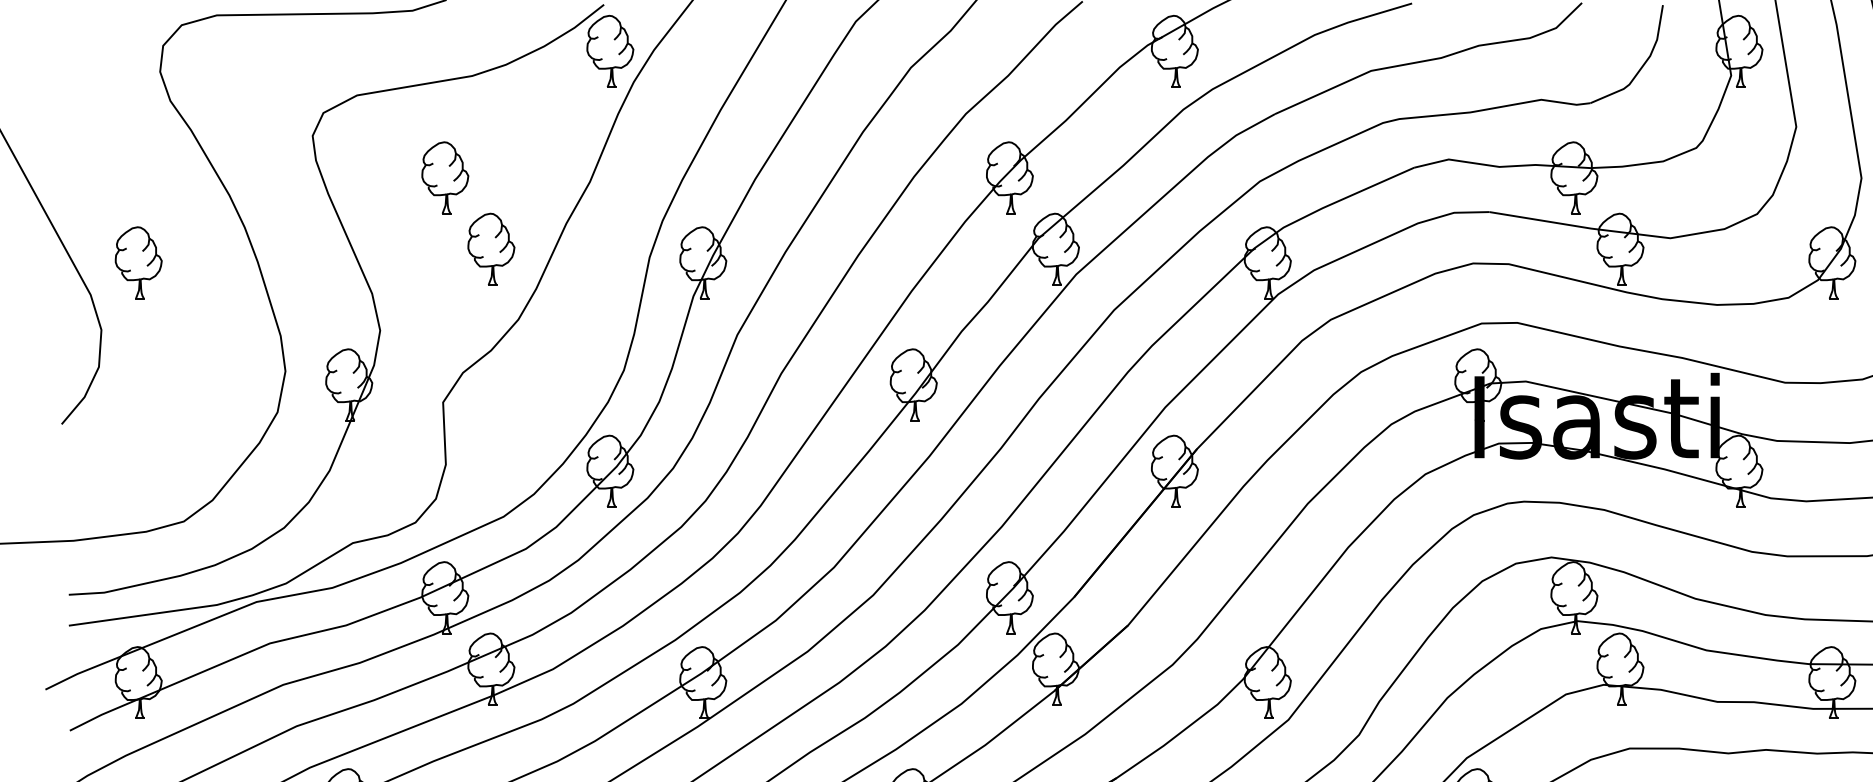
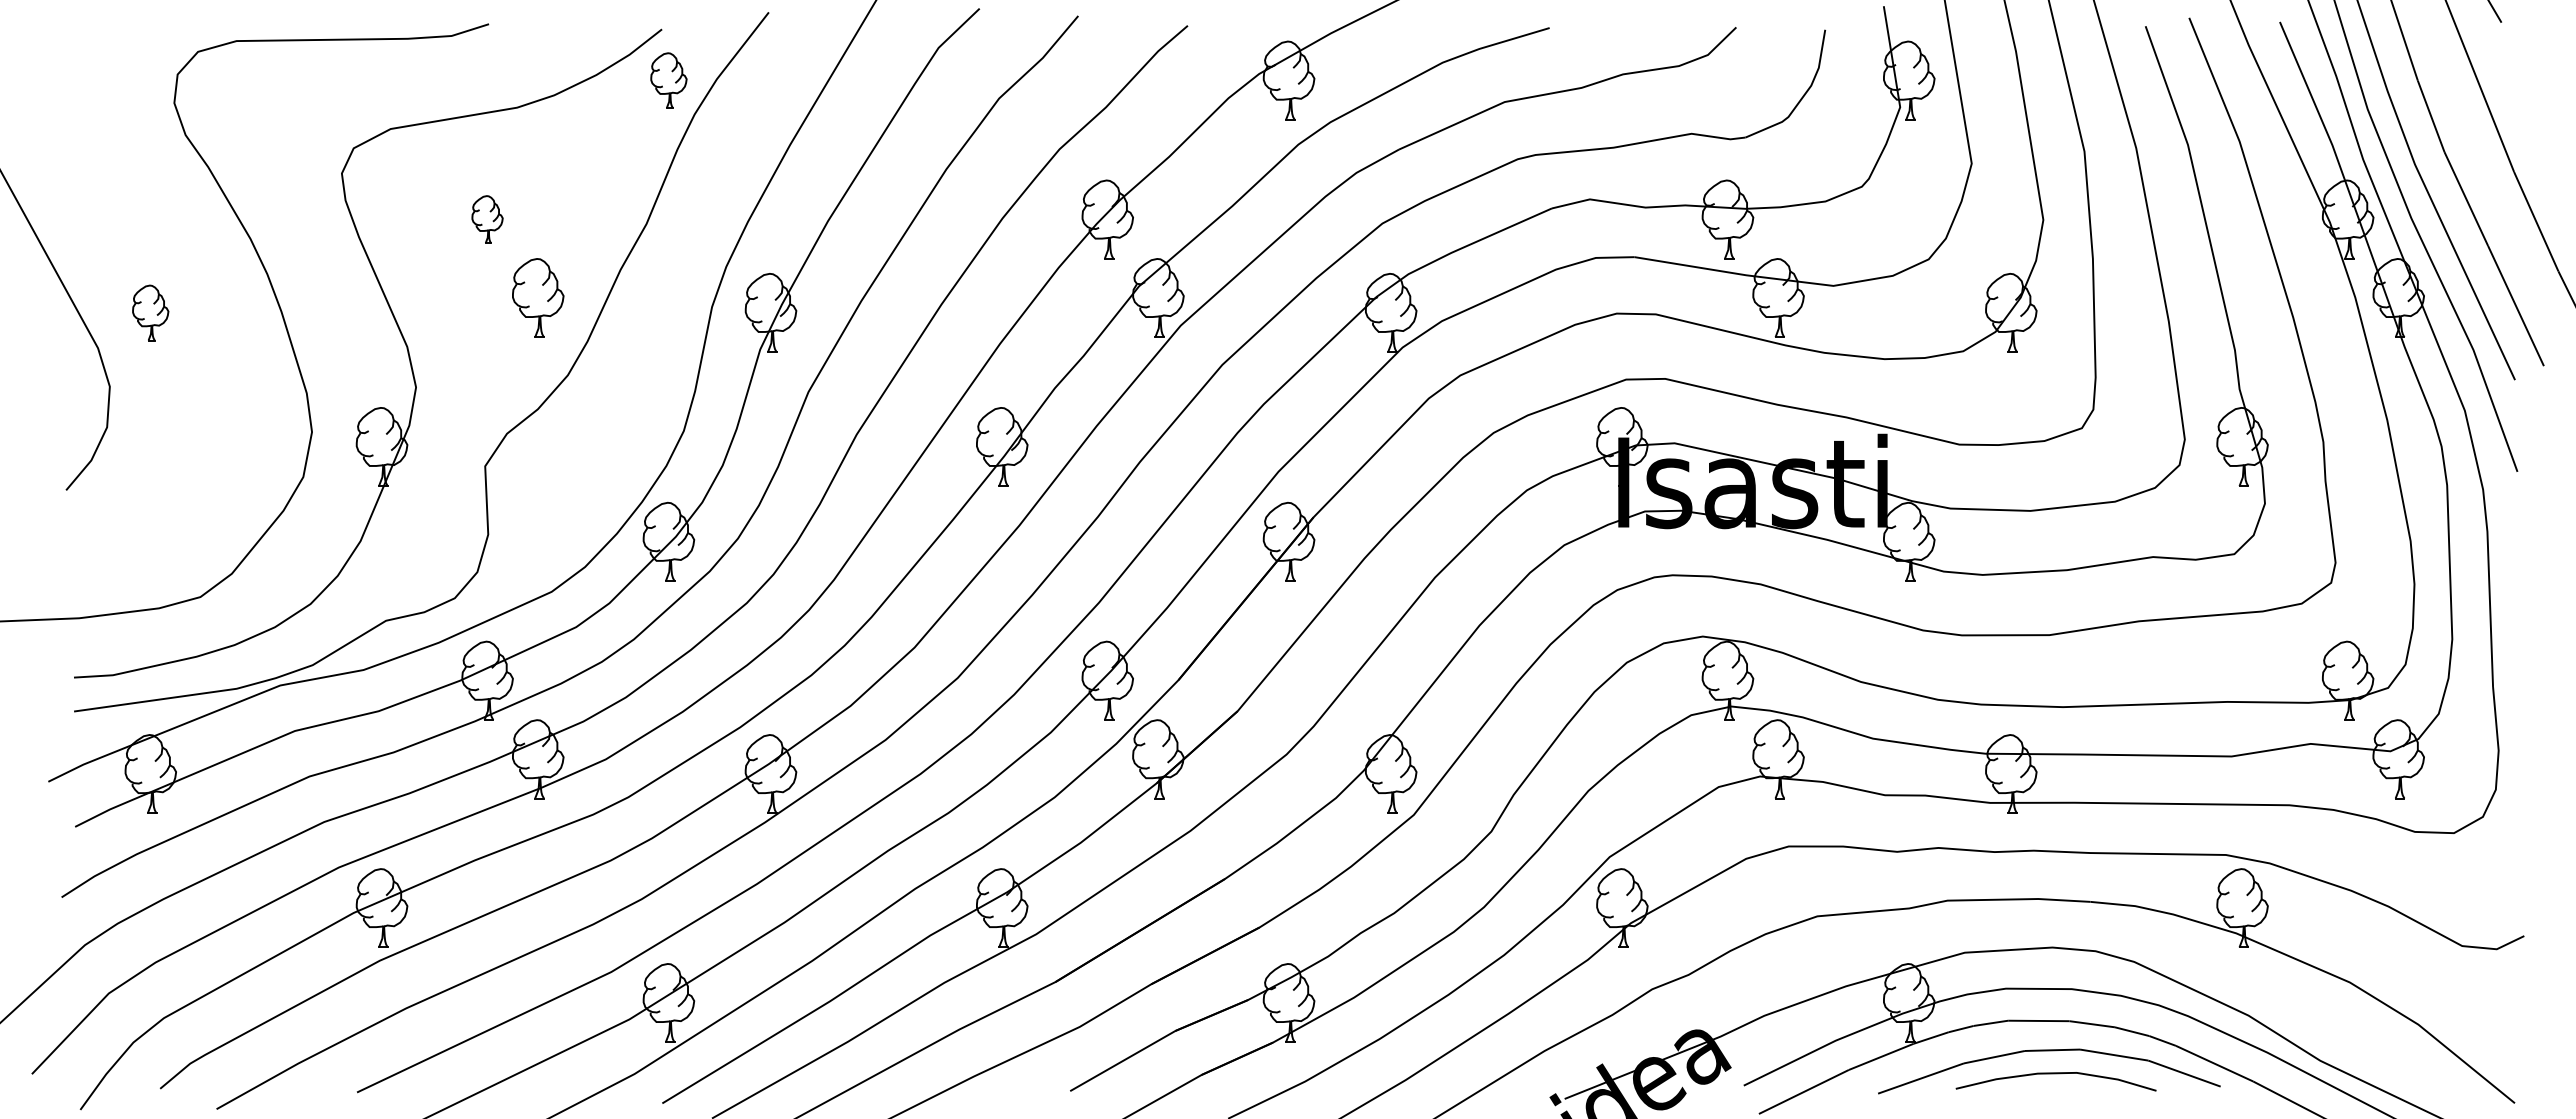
part: (609, 51) -> (668, 80), size x0.7
part: (445, 177) -> (487, 219), size x0.6
part: (138, 262) -> (150, 312), size x0.7

